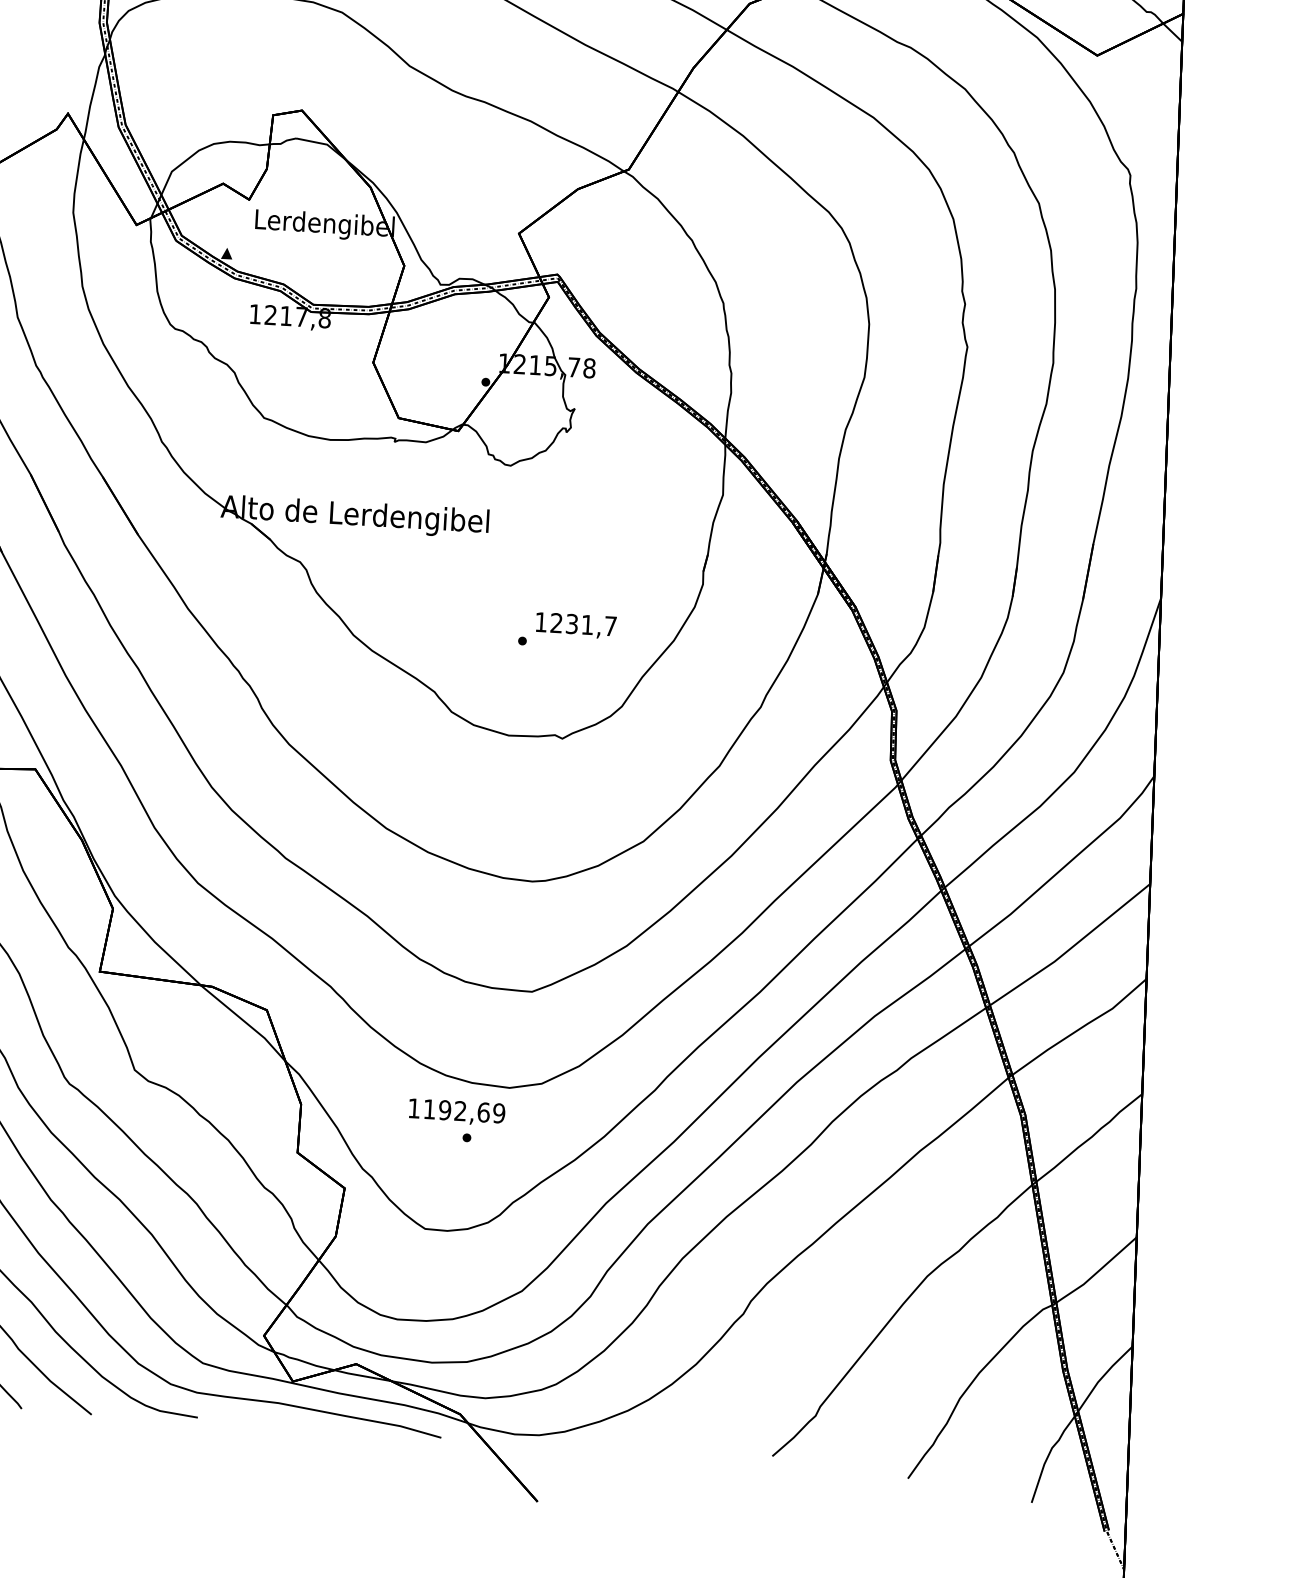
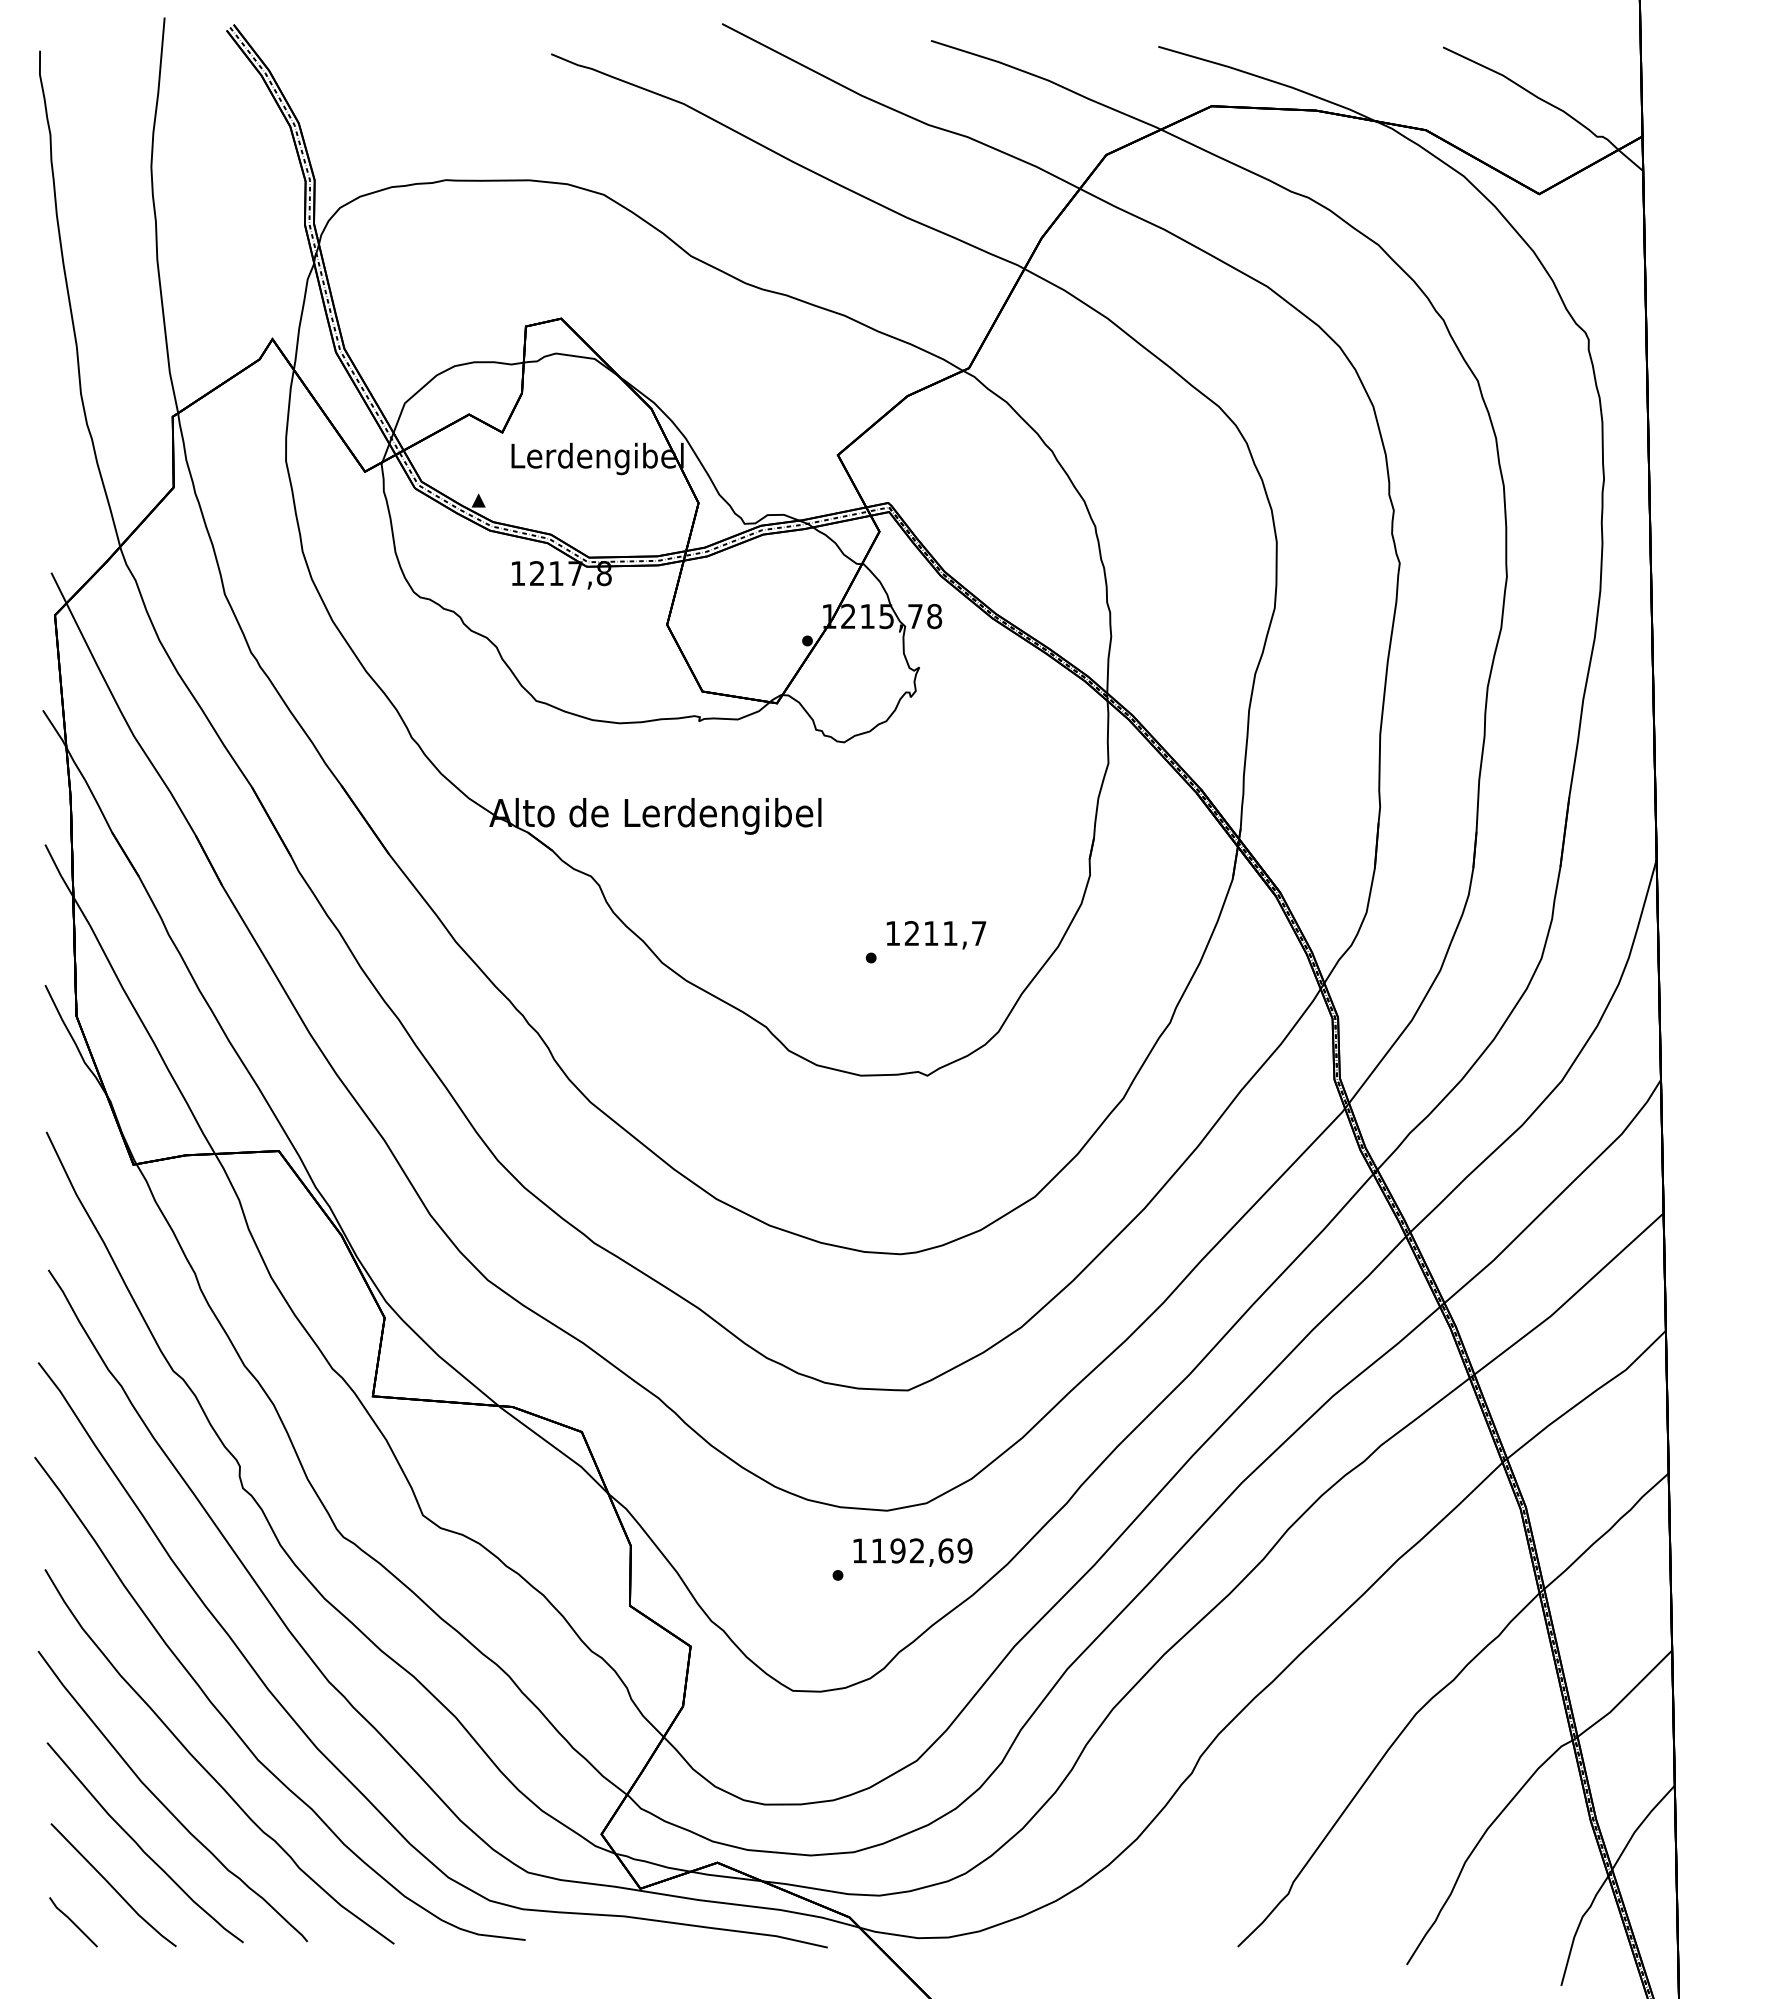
text: (572, 624) -> (931, 933), 1231,7 -> 1211,7
text: (456, 1112) -> (912, 1552), moved

